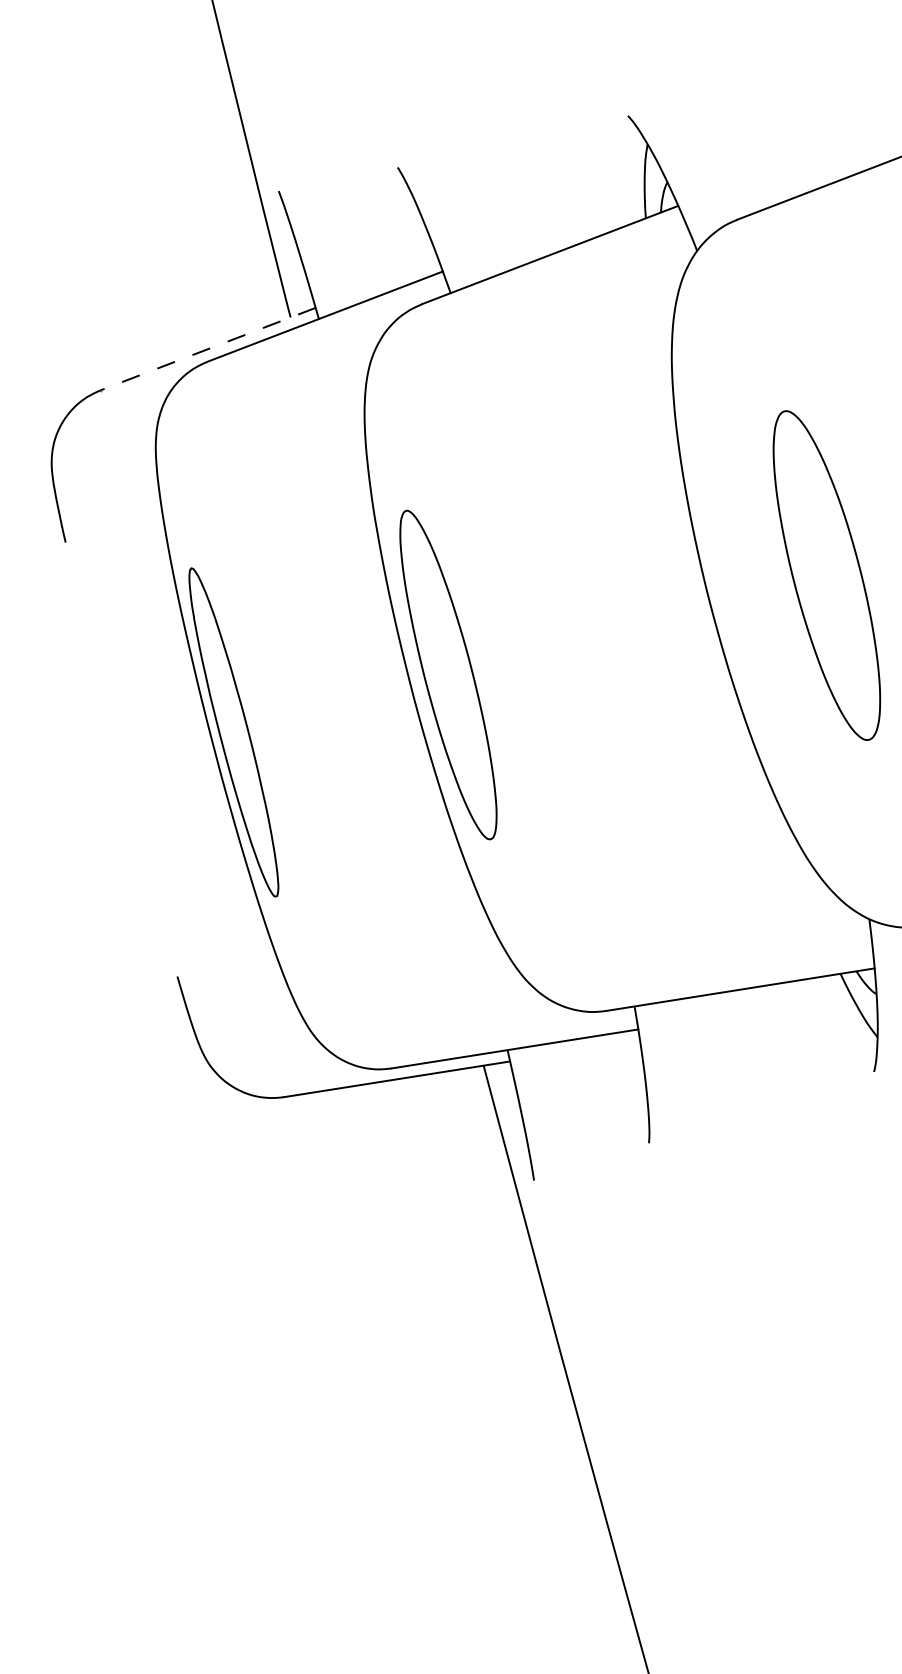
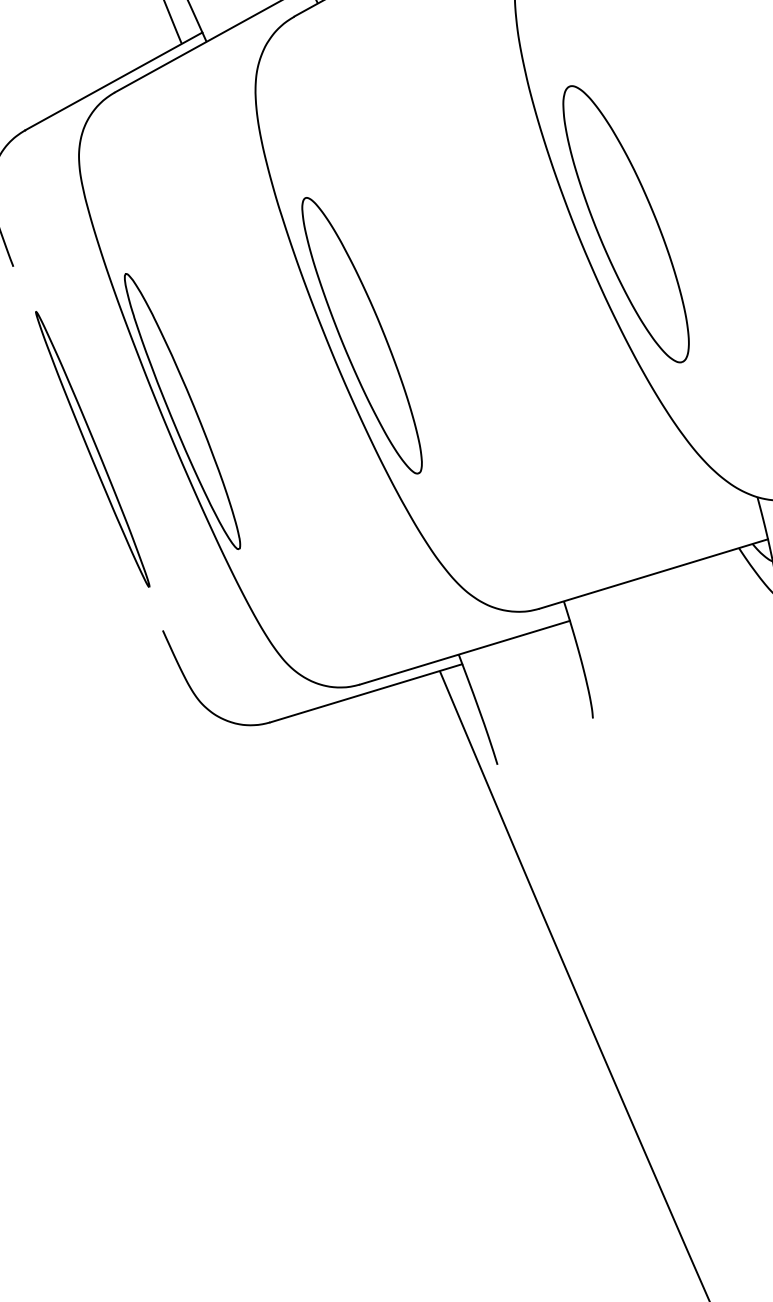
line: (207, 349) -> (113, 81), dashed -> solid
part: (826, 575) -> (625, 224), moved
part: (126, 761) -> (92, 449), added

